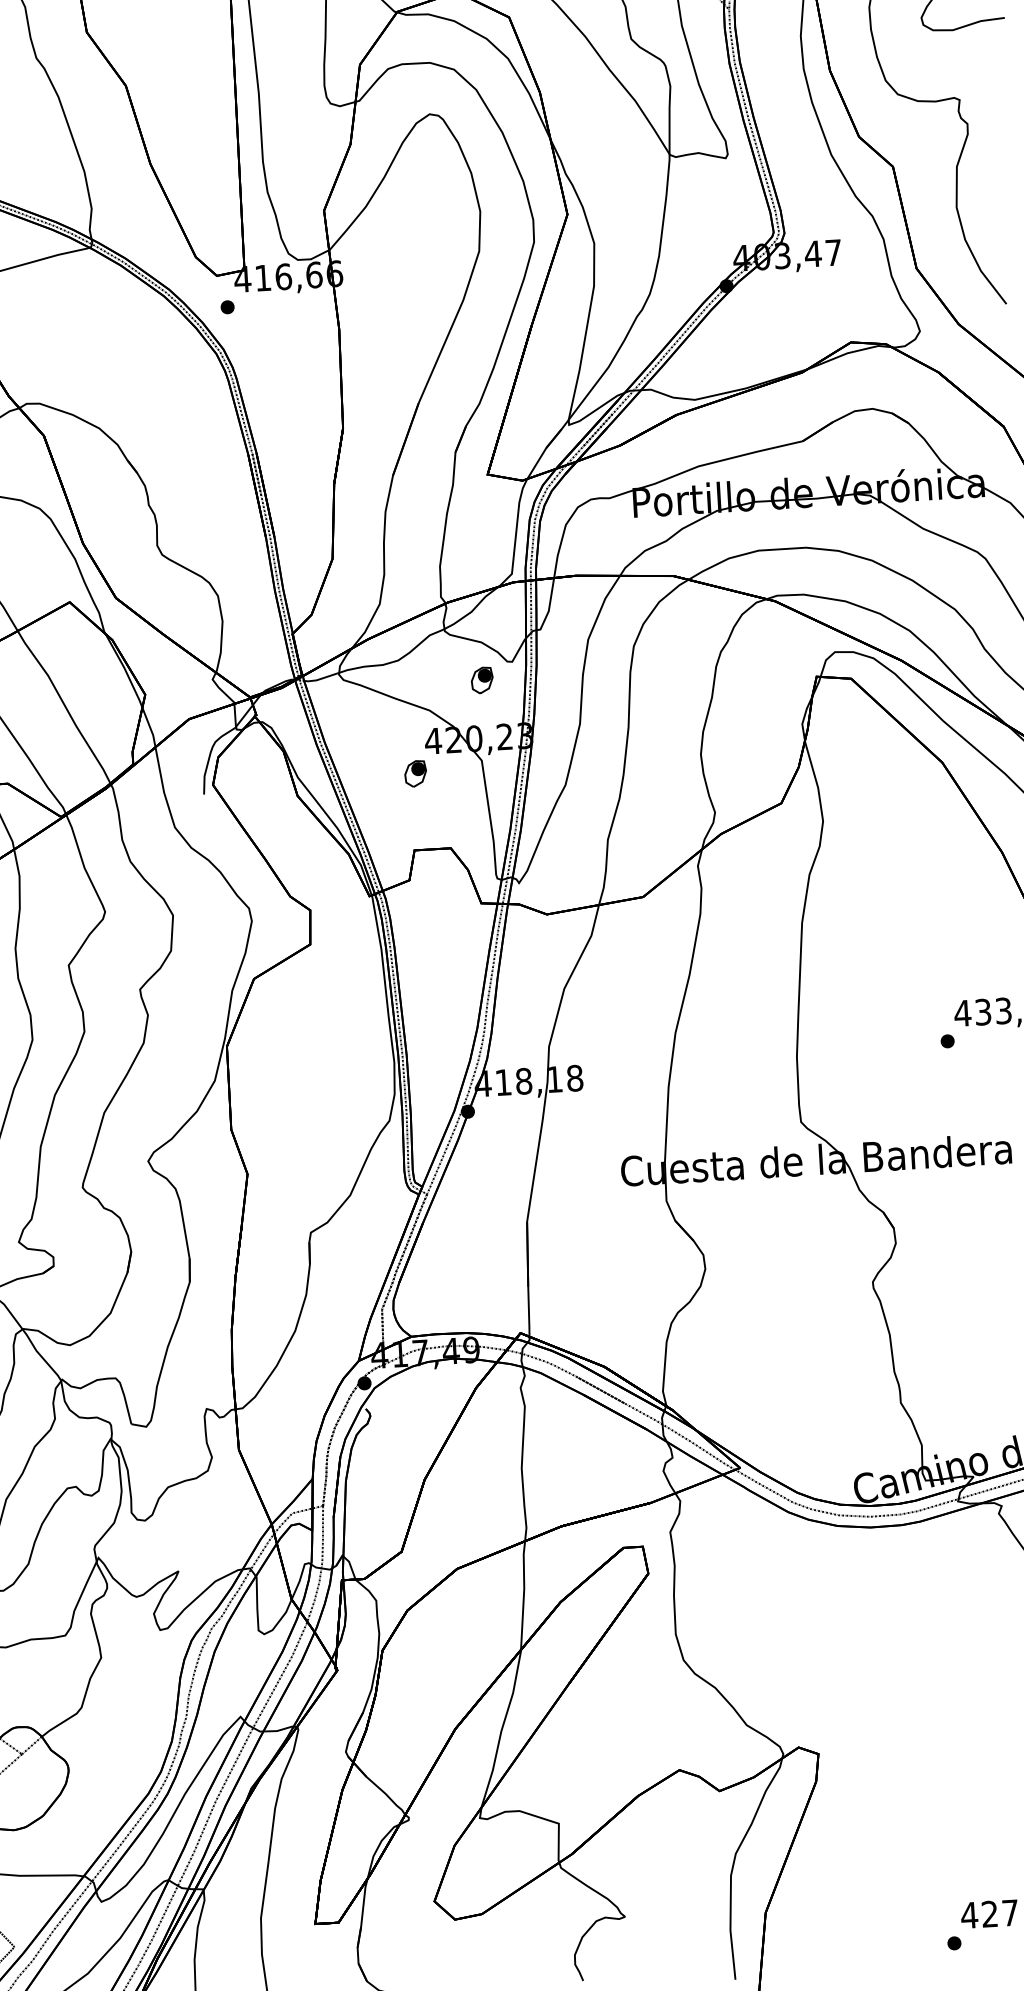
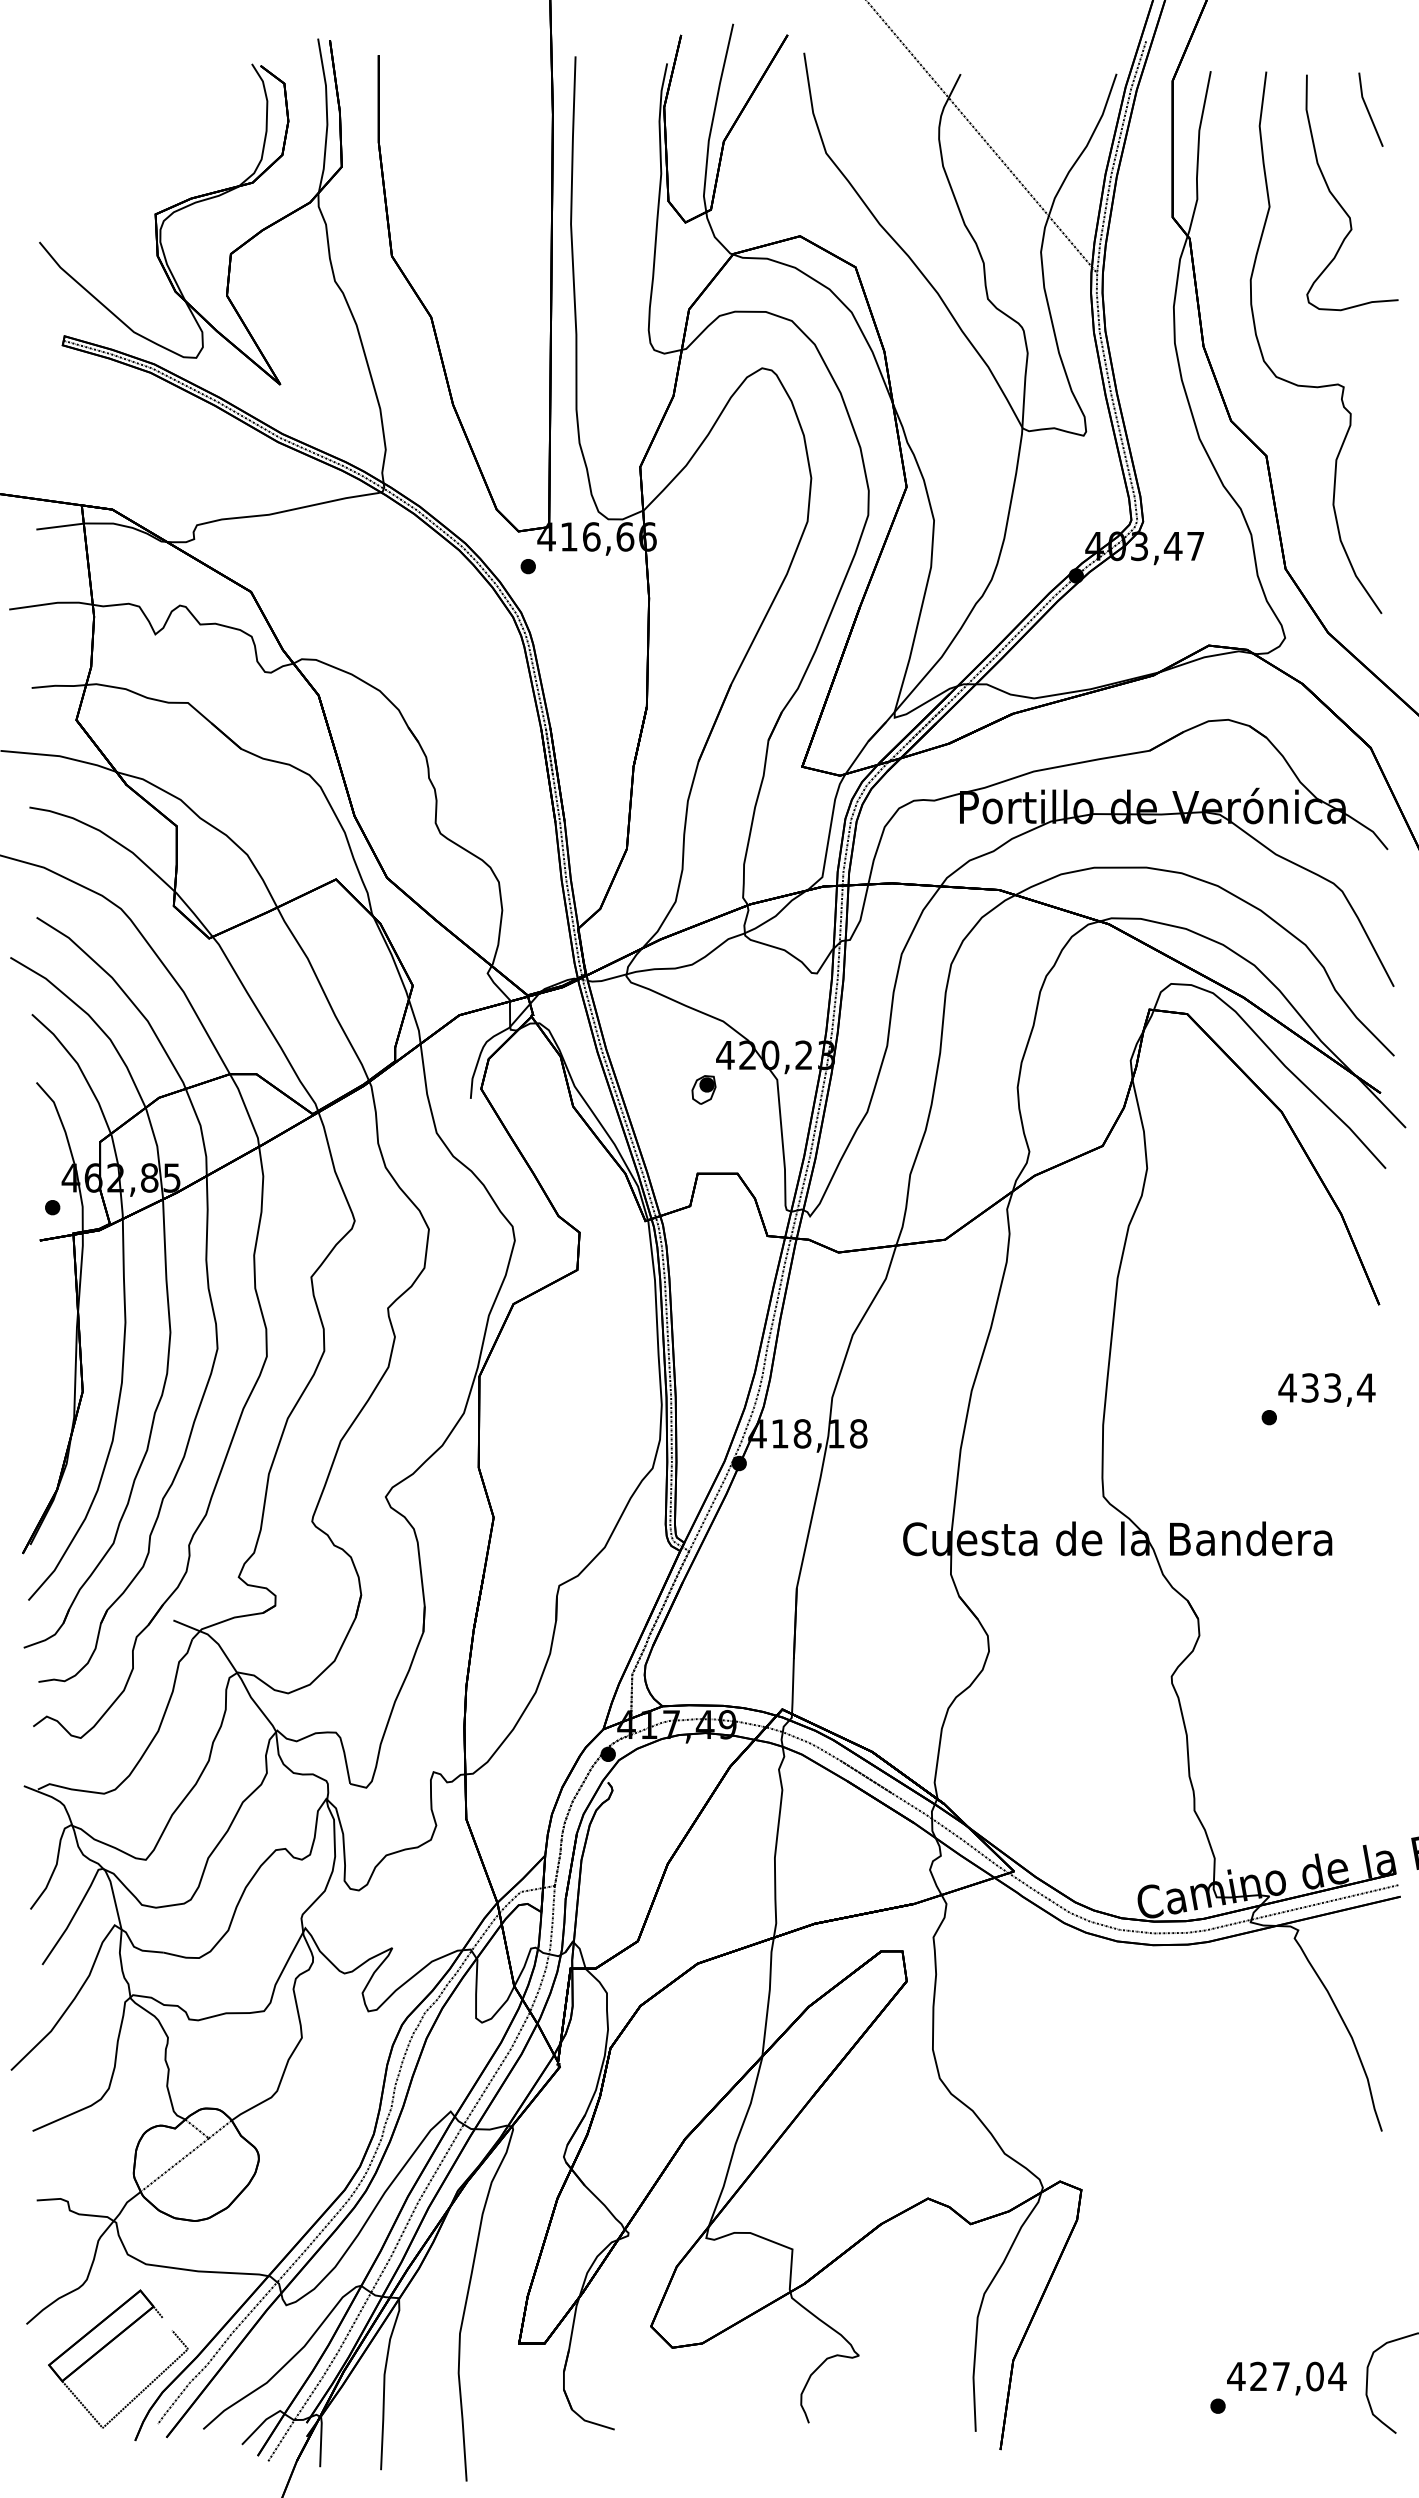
part: (481, 680) -> (782, 991), removed

